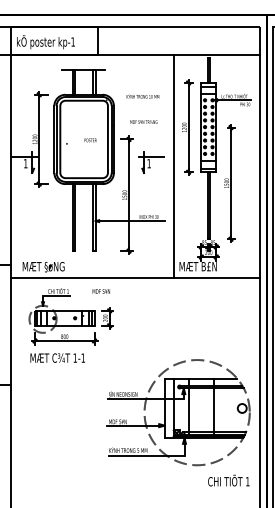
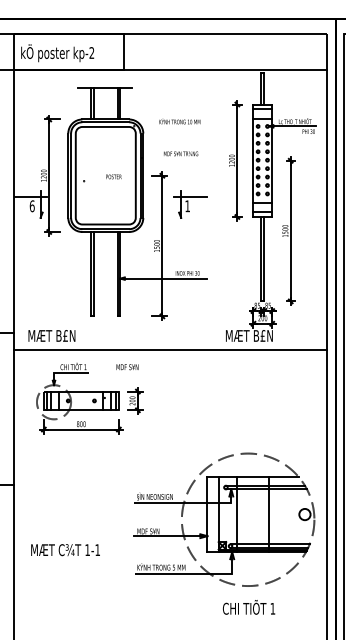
text: (72, 41) -> (91, 52), kp-1 -> kp-2
text: (25, 163) -> (31, 206), 1 -> 6
line: (173, 166) -> (218, 209), removed
text: (54, 267) -> (68, 336), MÆT §øNG -> MÆT B£N
text: (57, 358) -> (65, 550), moved
text: (229, 480) -> (249, 607), moved

